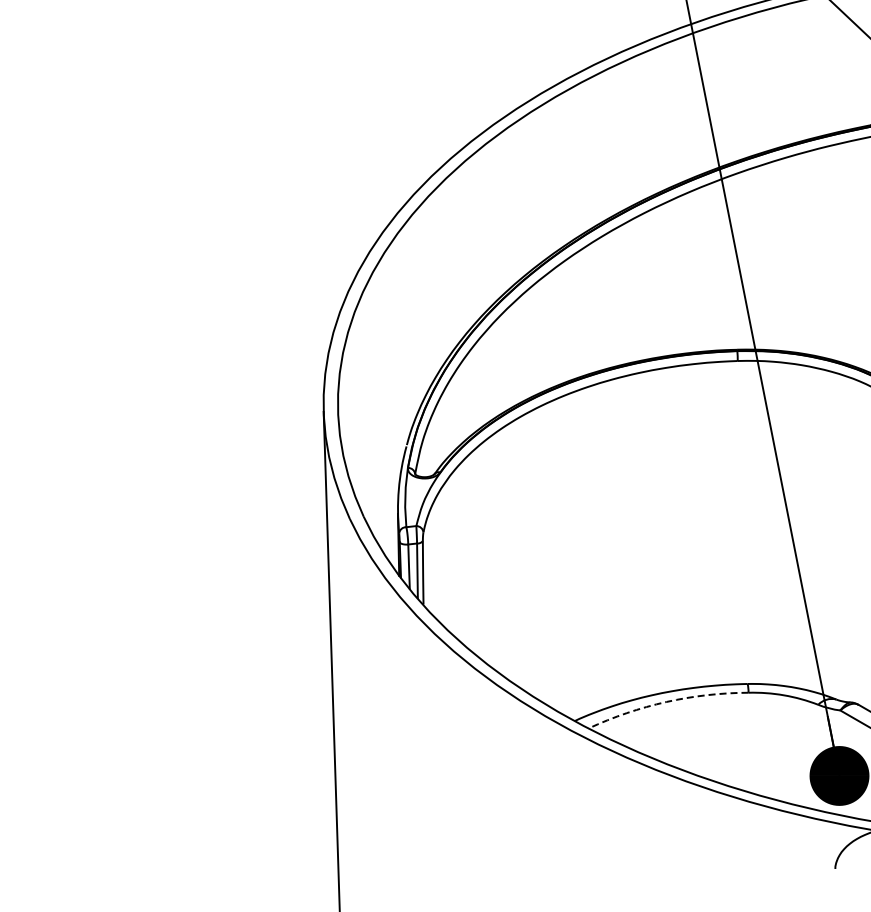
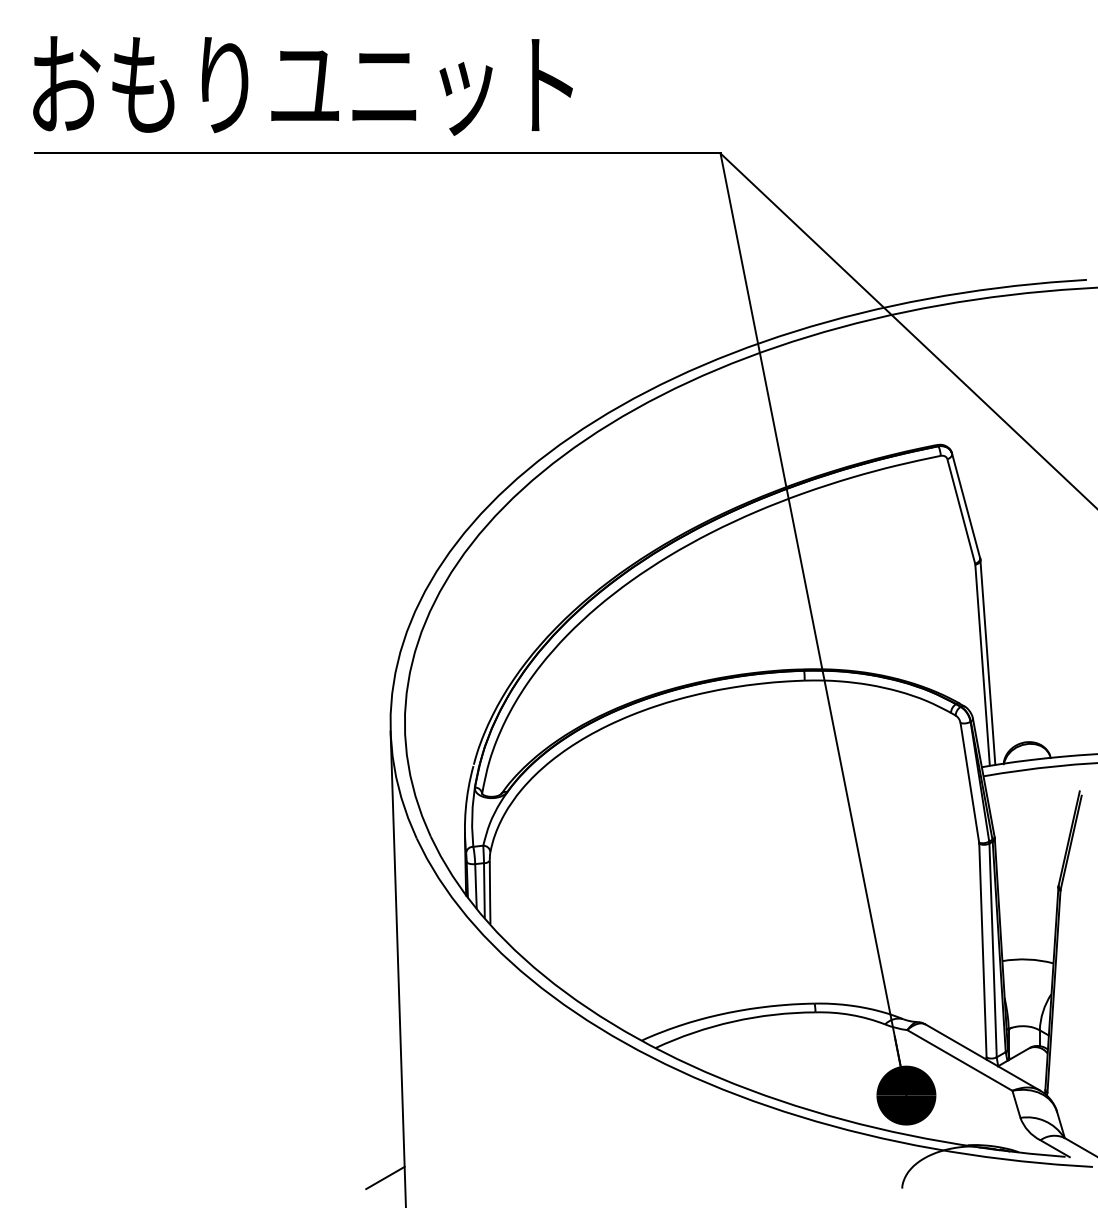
arc: (666, 701) -> (733, 1021), dashed -> solid
line: (318, 857) -> (385, 1177), added

